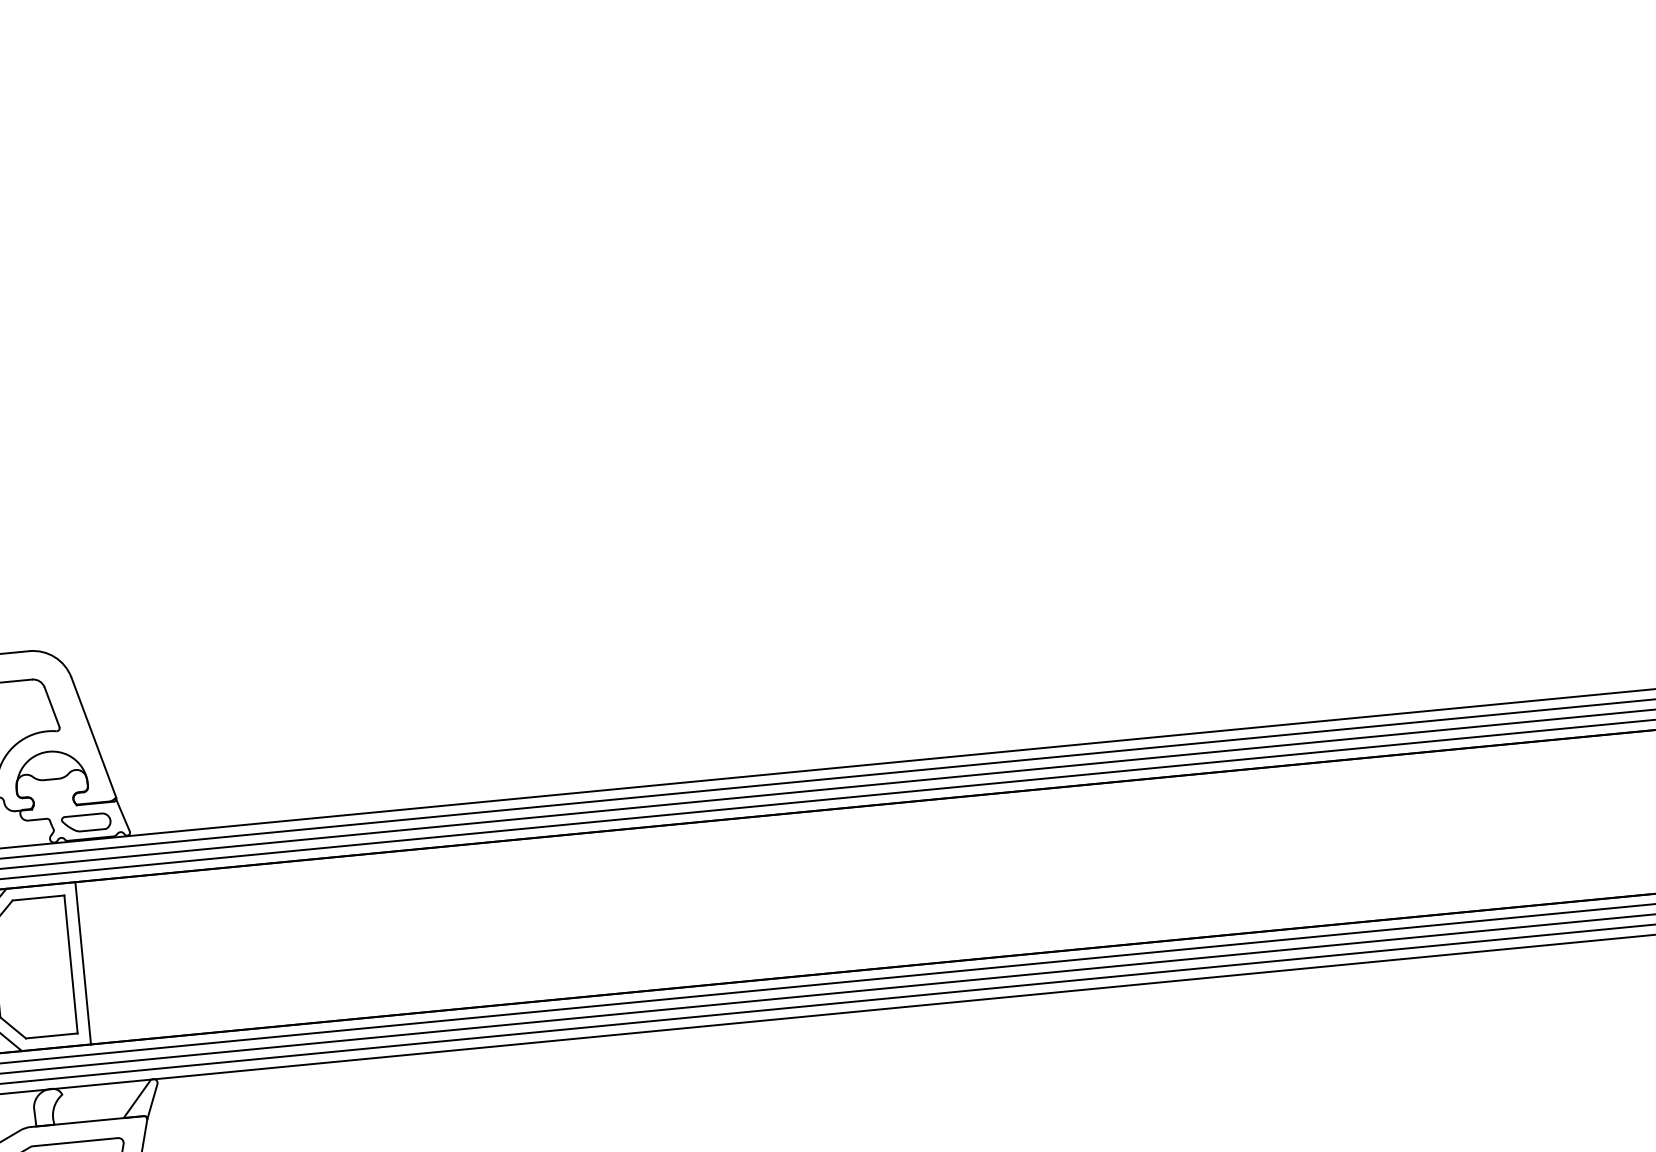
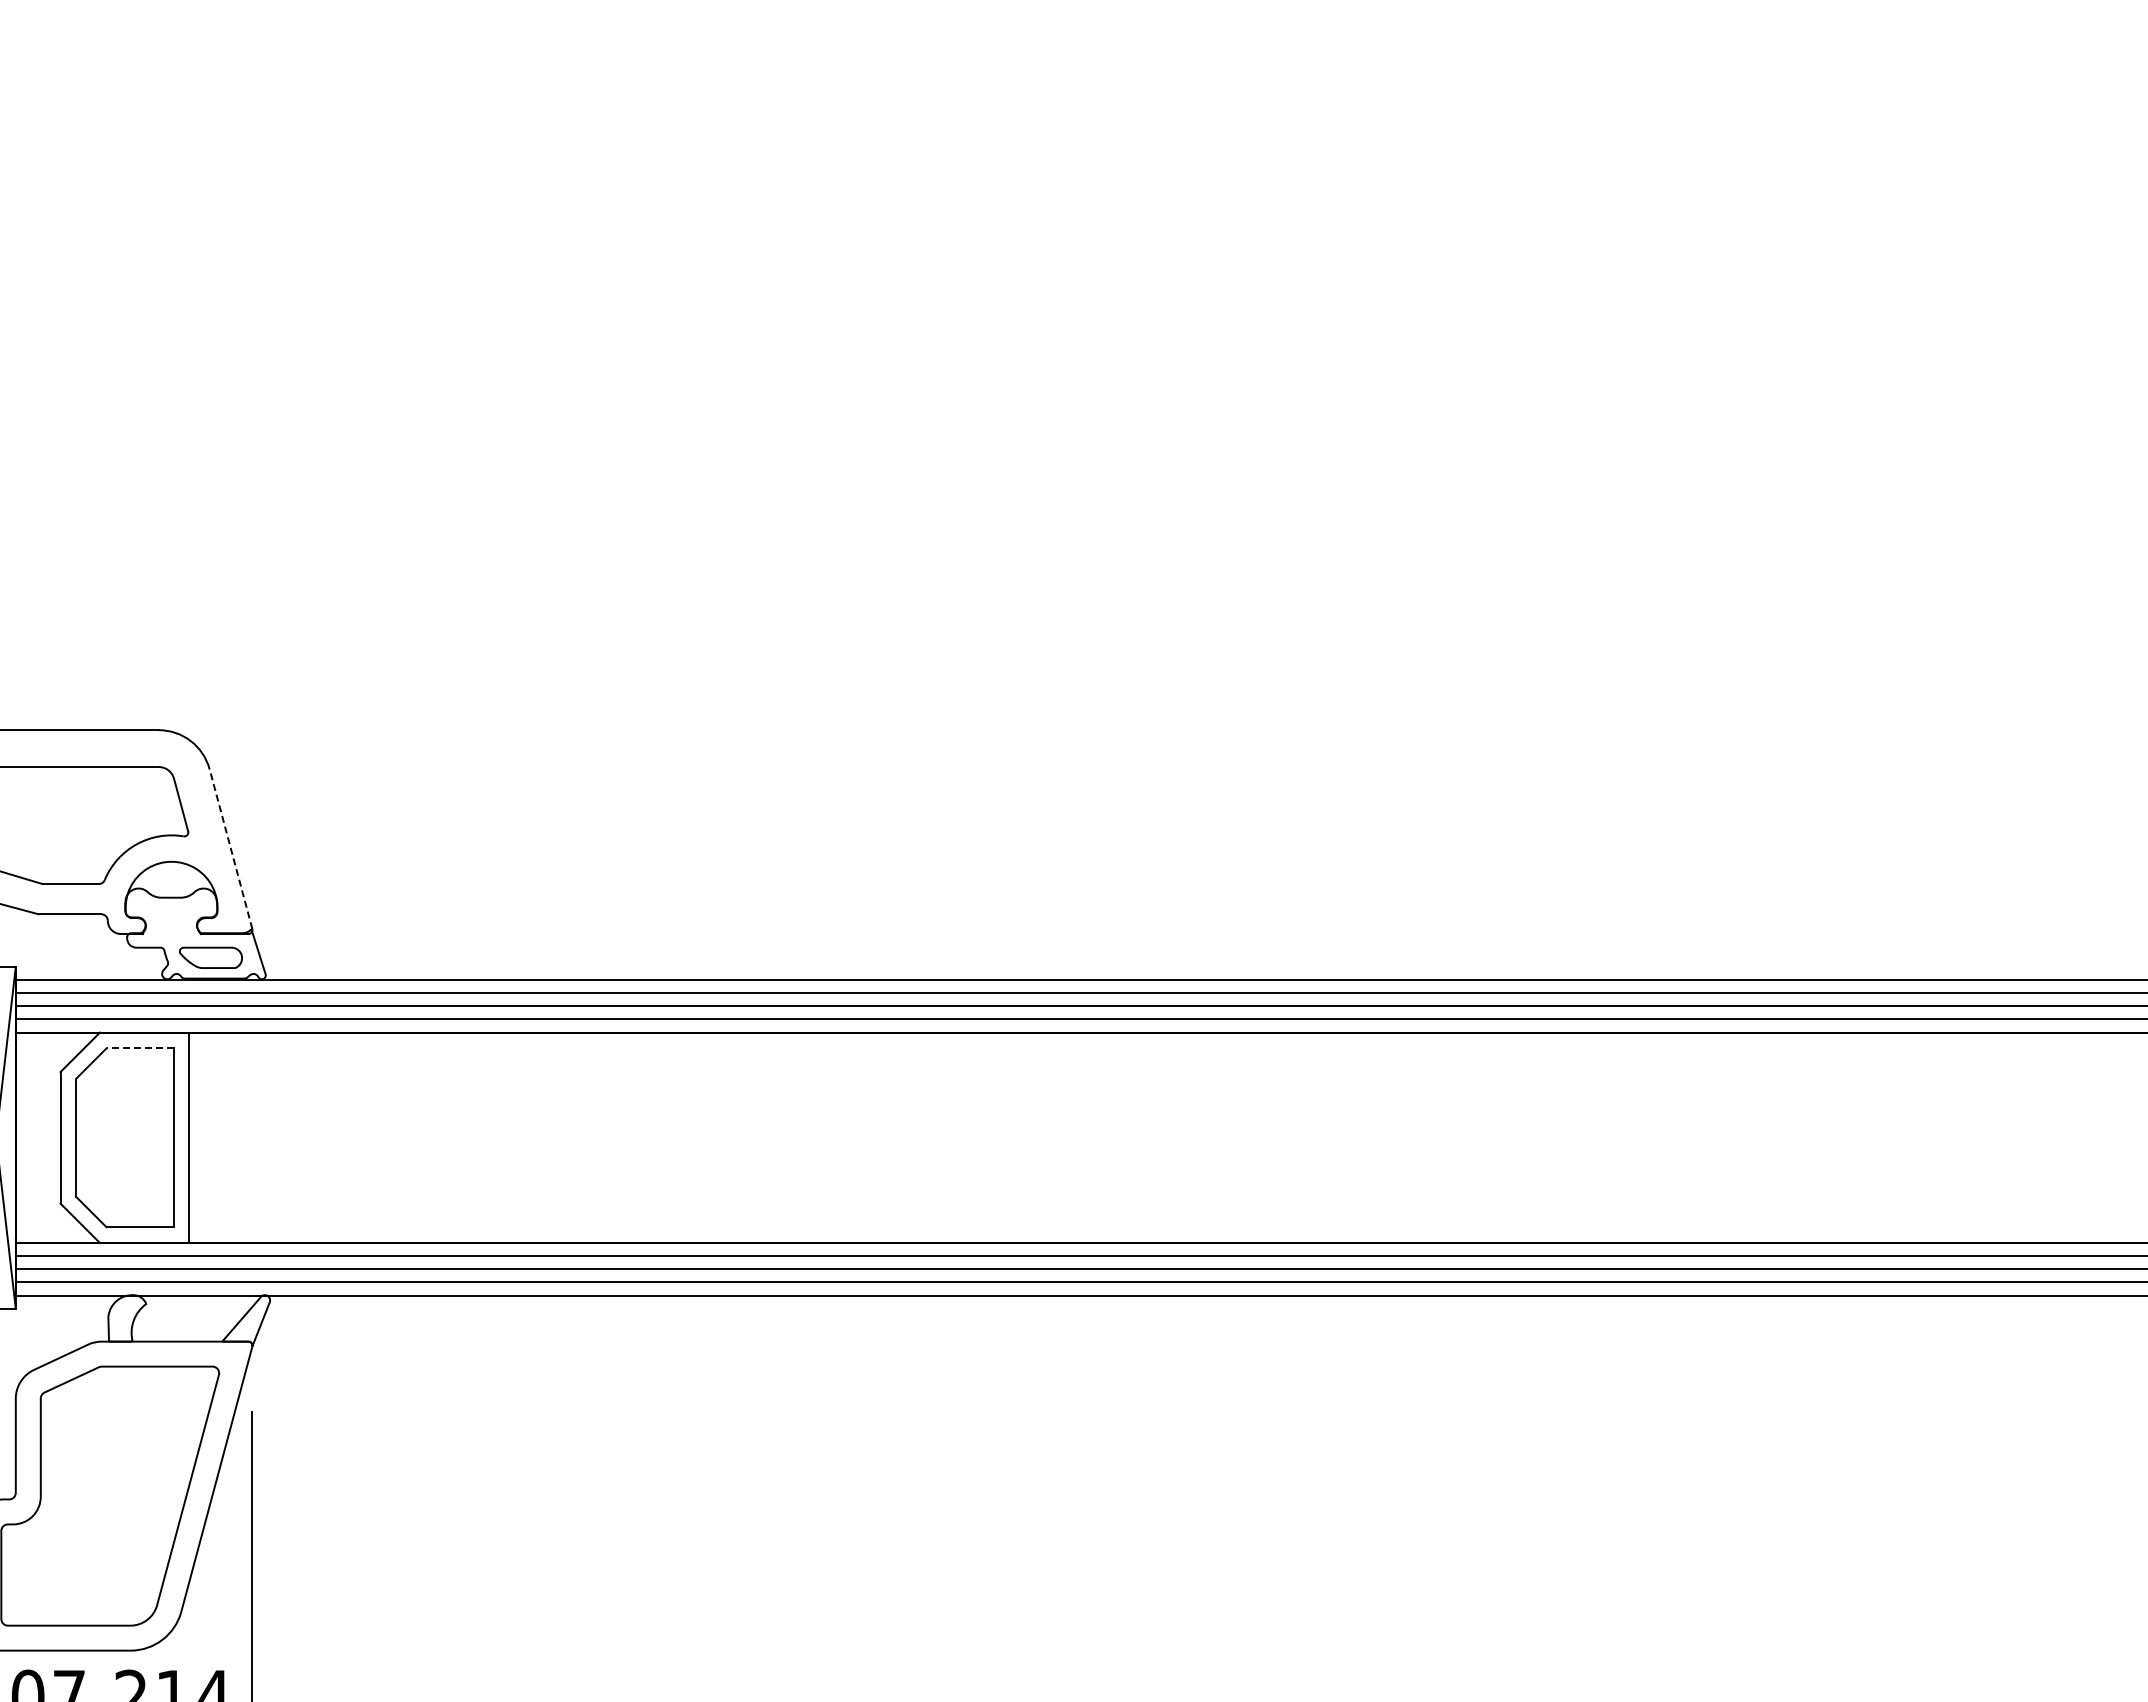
line: (94, 737) -> (231, 849), solid -> dashed
line: (38, 898) -> (140, 1048), solid -> dashed

